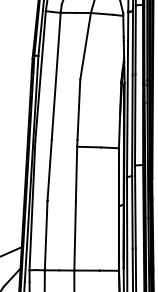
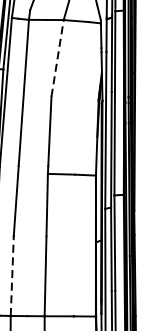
line: (85, 46) -> (57, 58), solid -> dashed
line: (46, 235) -> (12, 275), solid -> dashed

